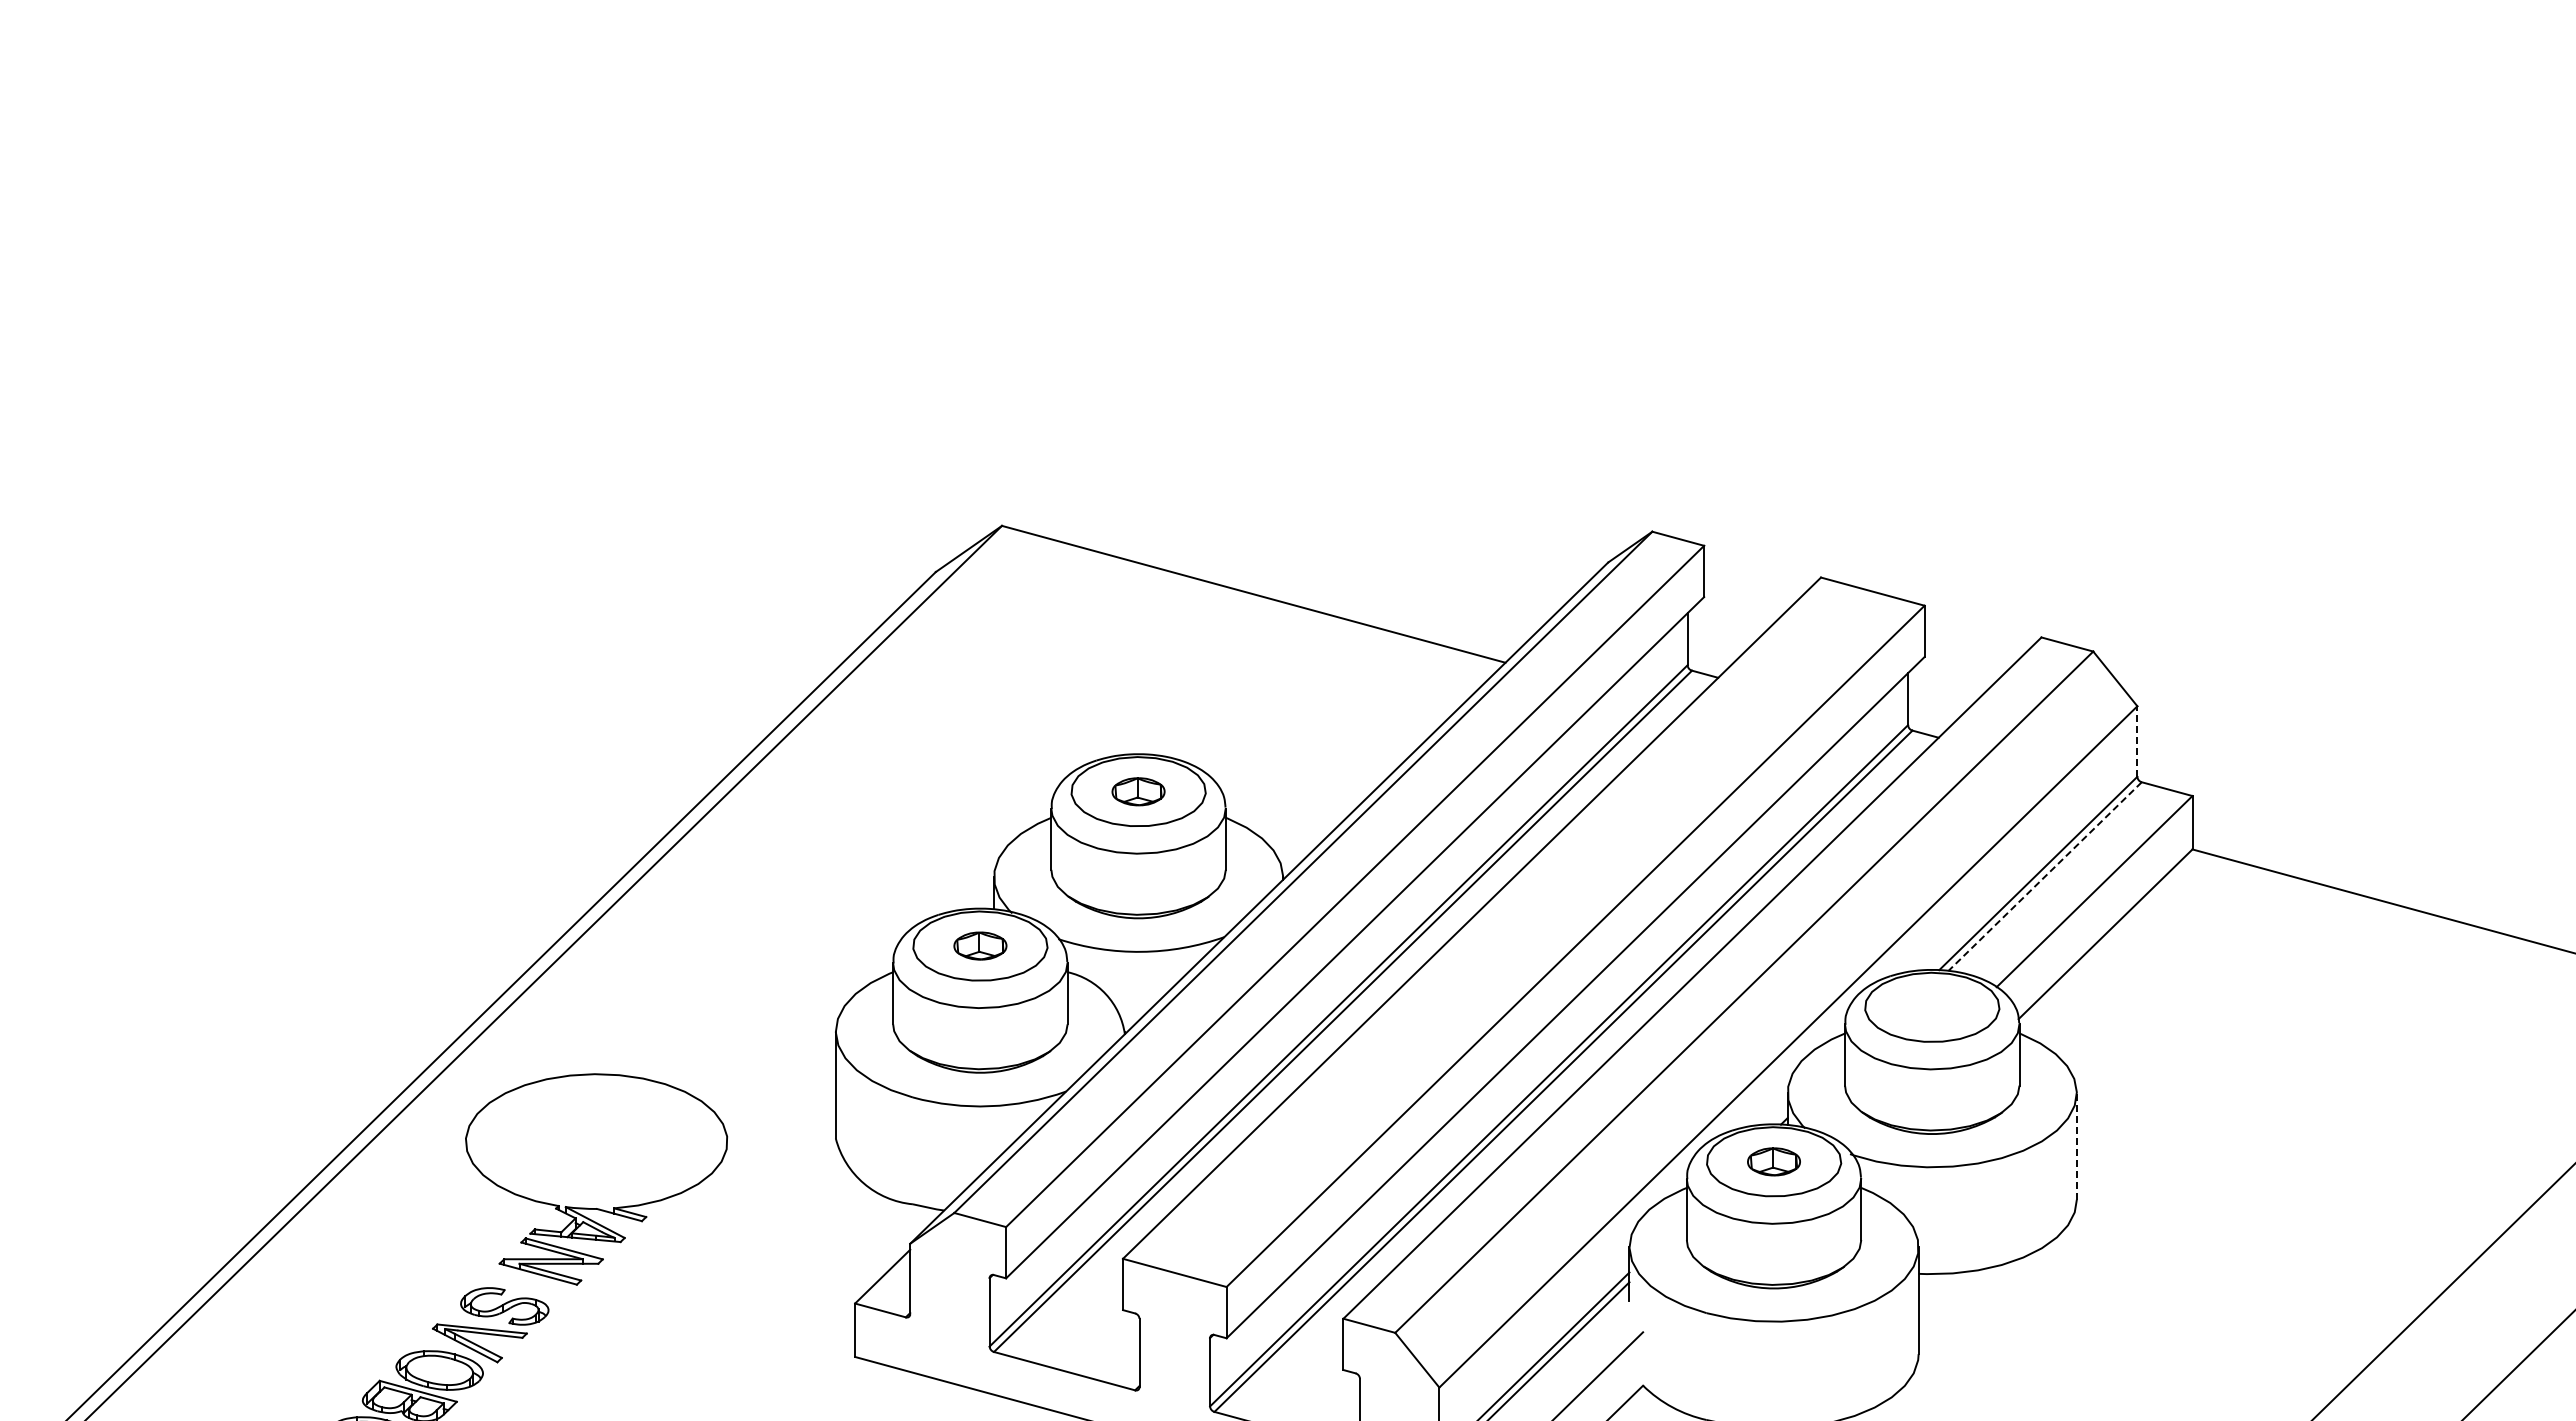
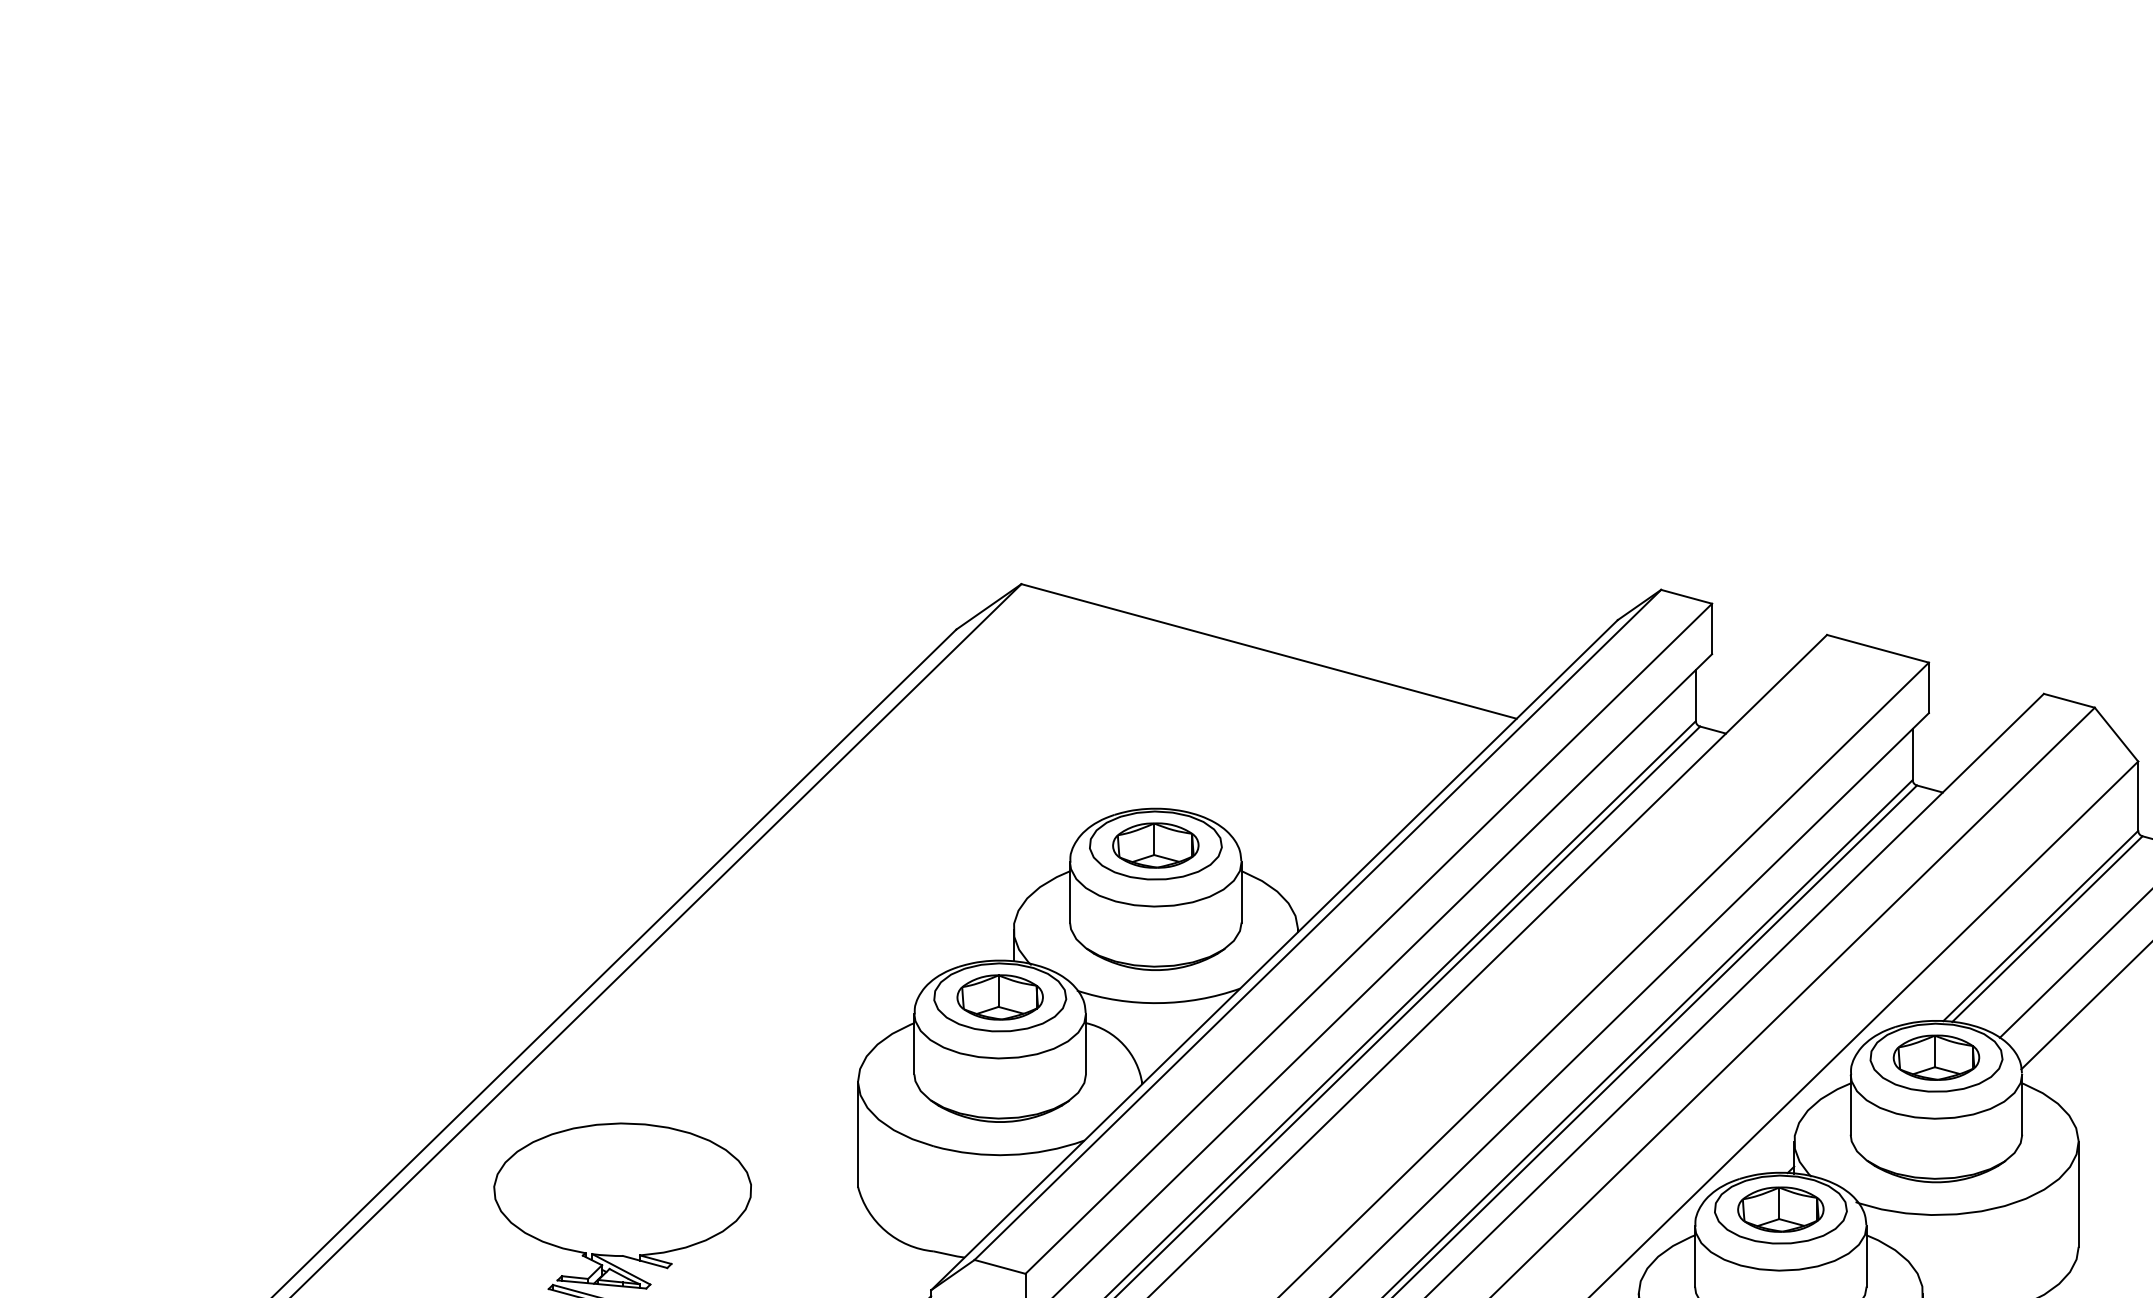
line: (2137, 741) -> (2138, 796), dashed -> solid
part: (1138, 791) -> (1155, 845), size x1.67
line: (2044, 877) -> (2046, 929), dashed -> solid
part: (980, 945) -> (1000, 996), size x1.67
part: (1931, 1006) -> (1935, 1056), added
line: (2076, 1145) -> (2078, 1193), dashed -> solid
part: (1773, 1161) -> (1780, 1209), size x1.67

